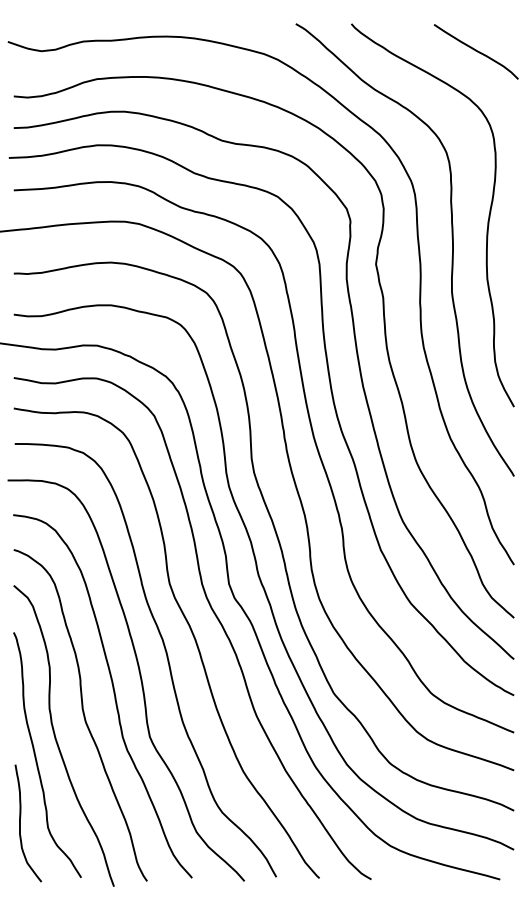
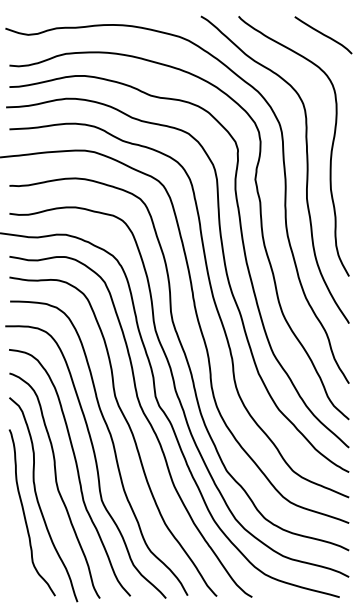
curve: (21, 823) -> (14, 559), removed

